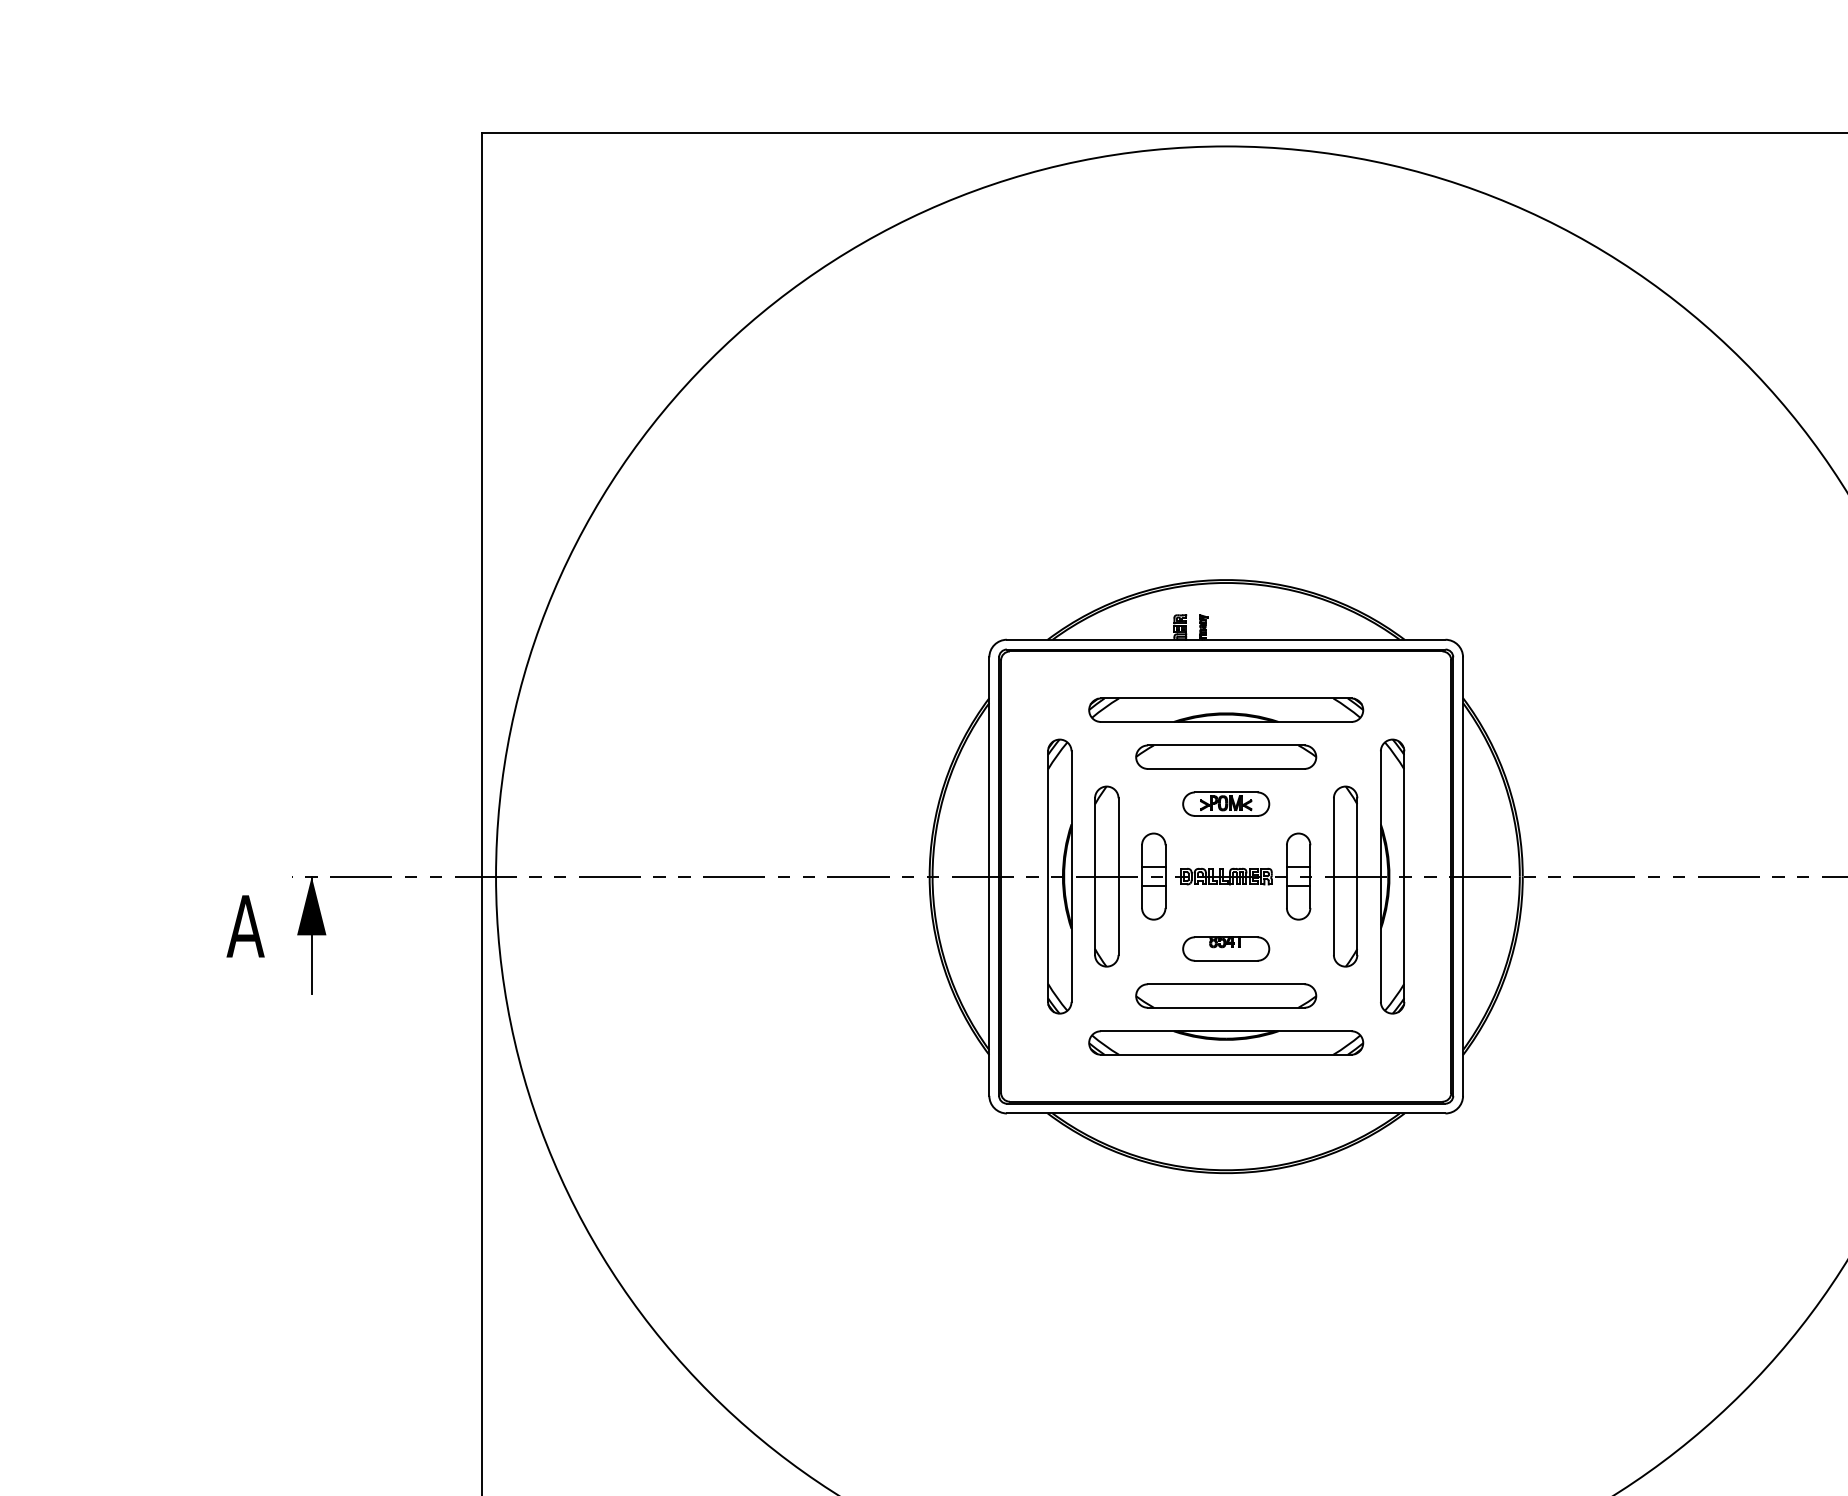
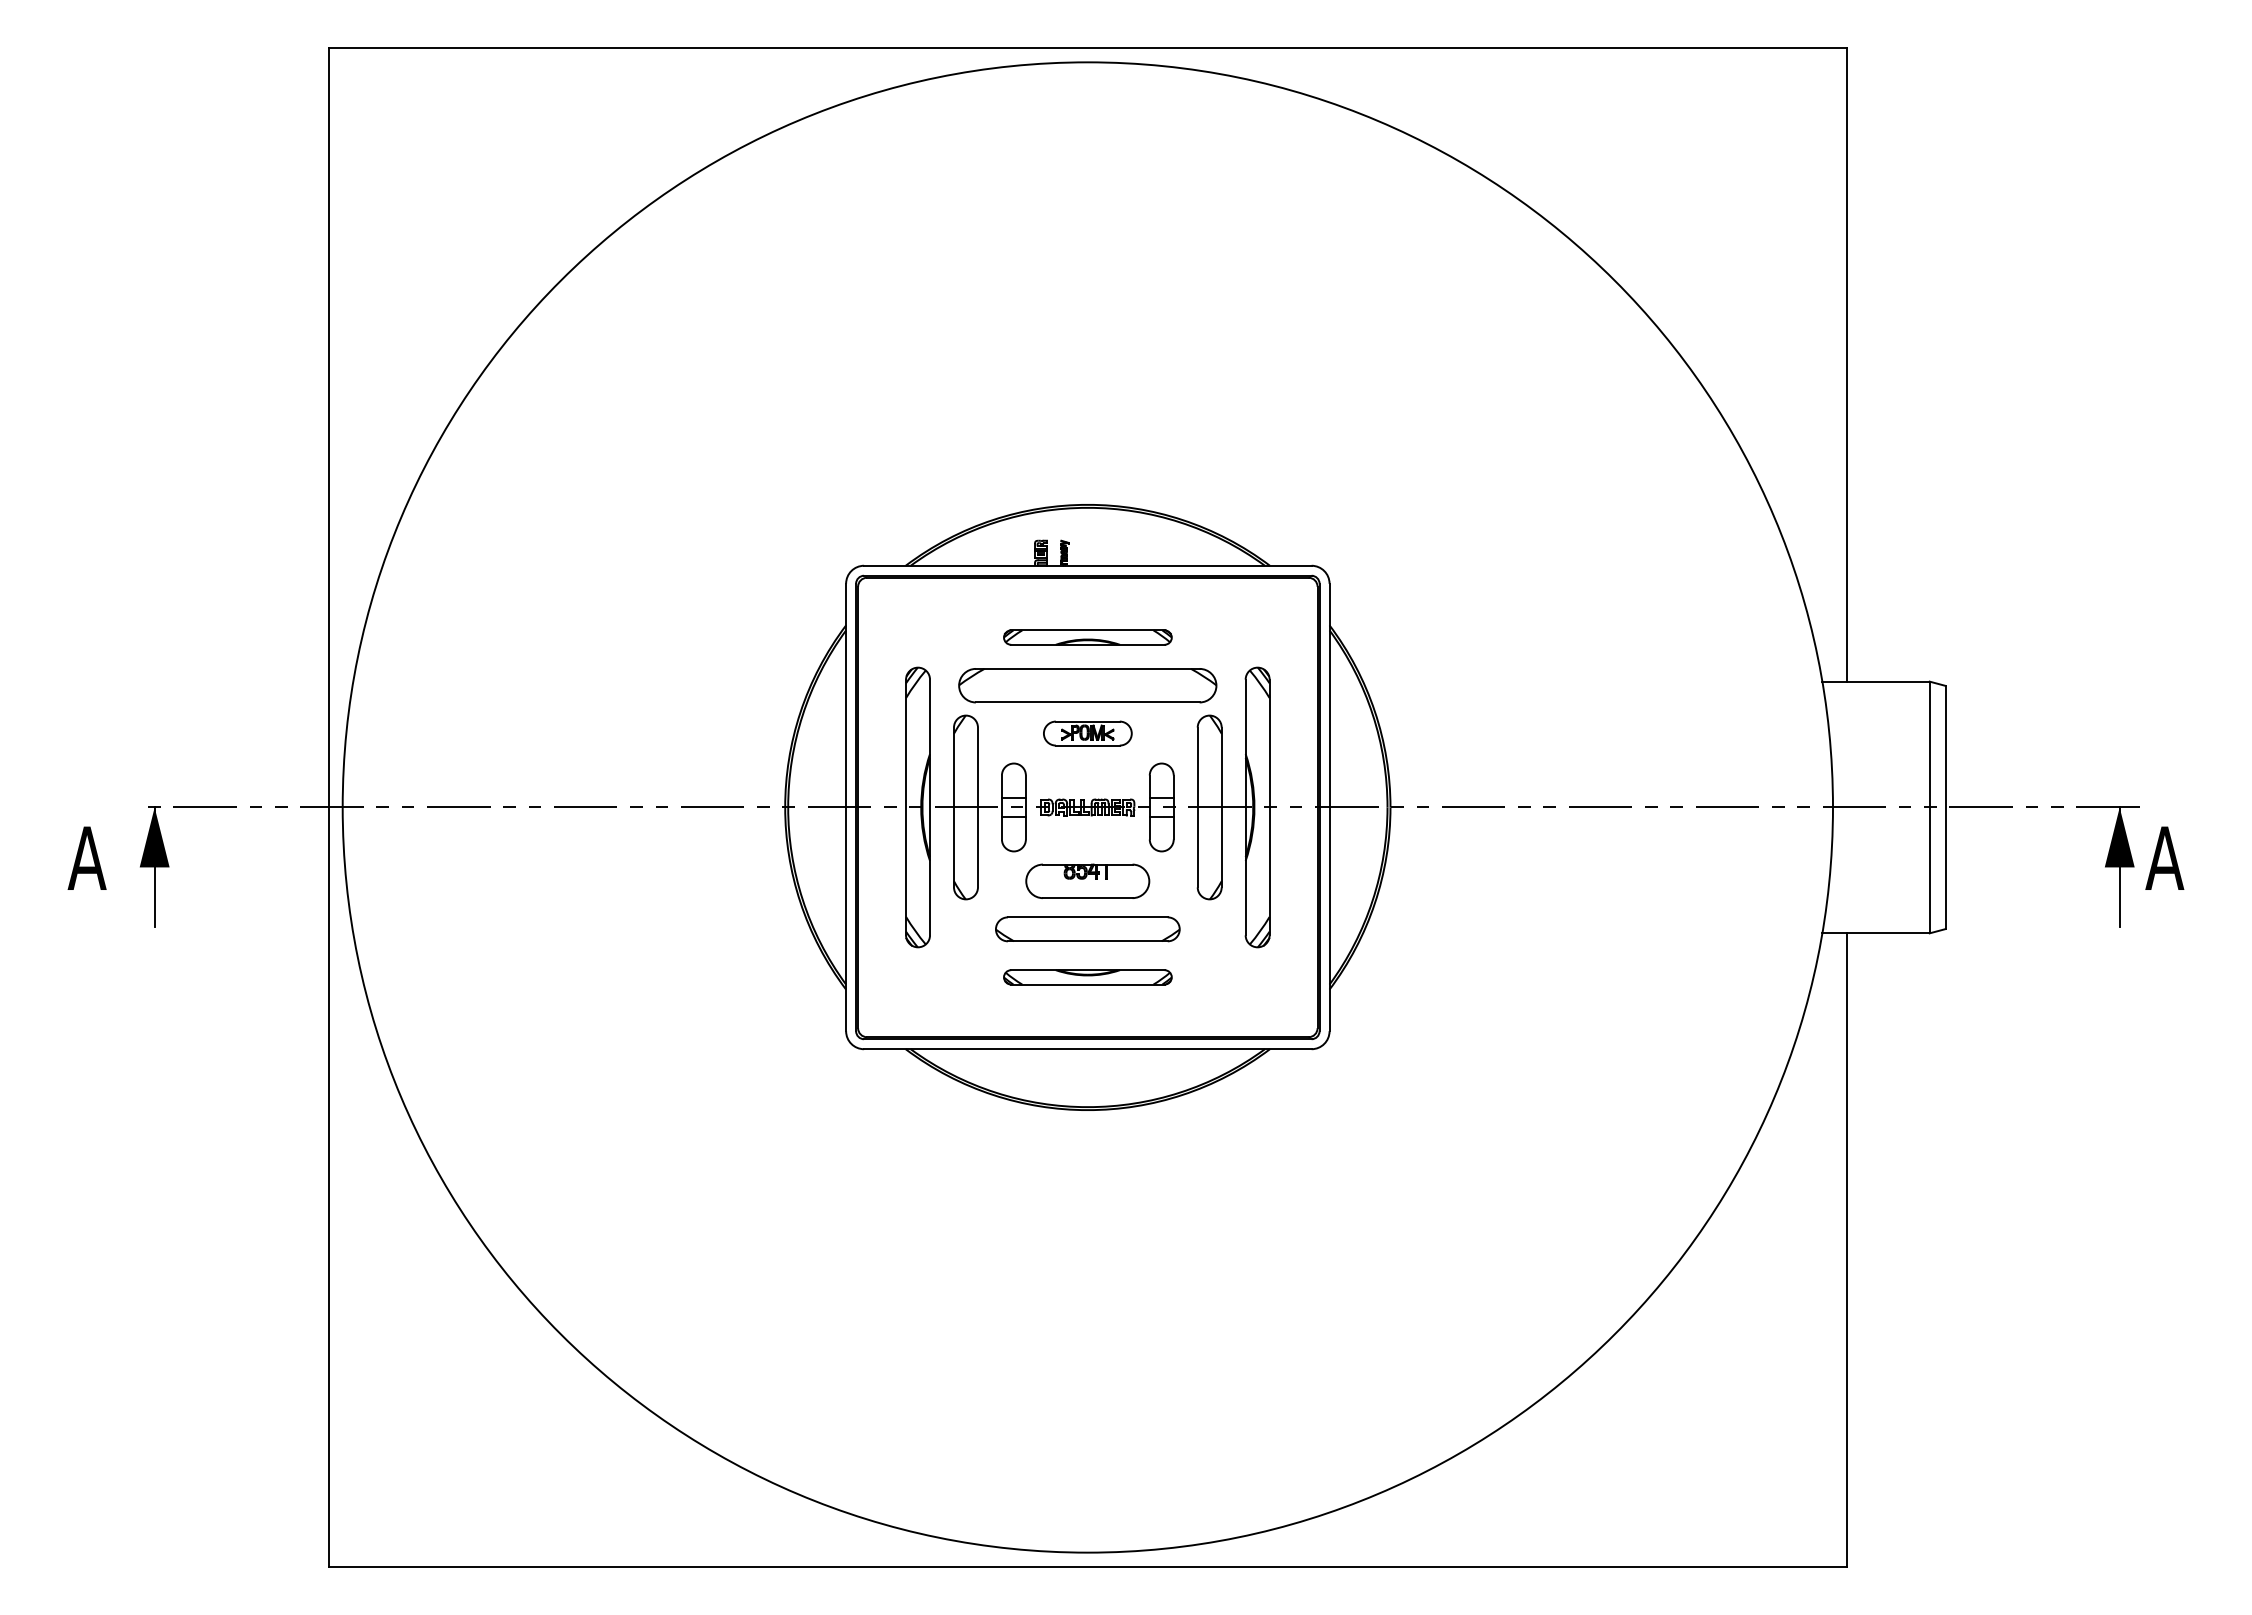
part: (1225, 710) -> (1087, 637), size x0.6
part: (1225, 757) -> (1087, 685), size x1.4
part: (1225, 949) -> (1087, 881), size x1.4
part: (1225, 1043) -> (1087, 977), size x0.6

